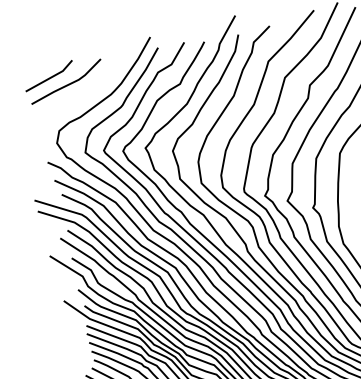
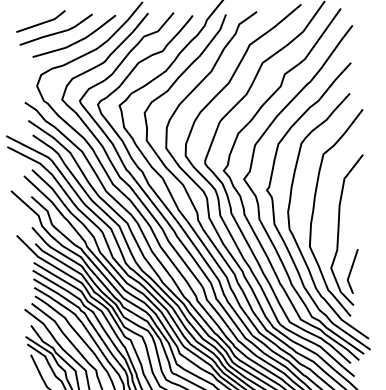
line: (88, 90) -> (75, 41), added

